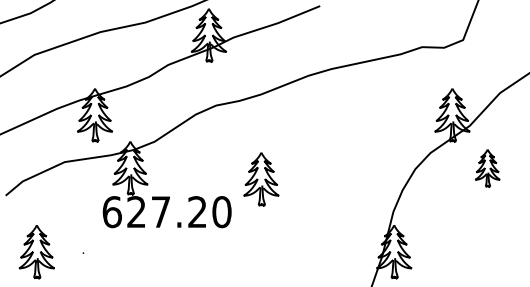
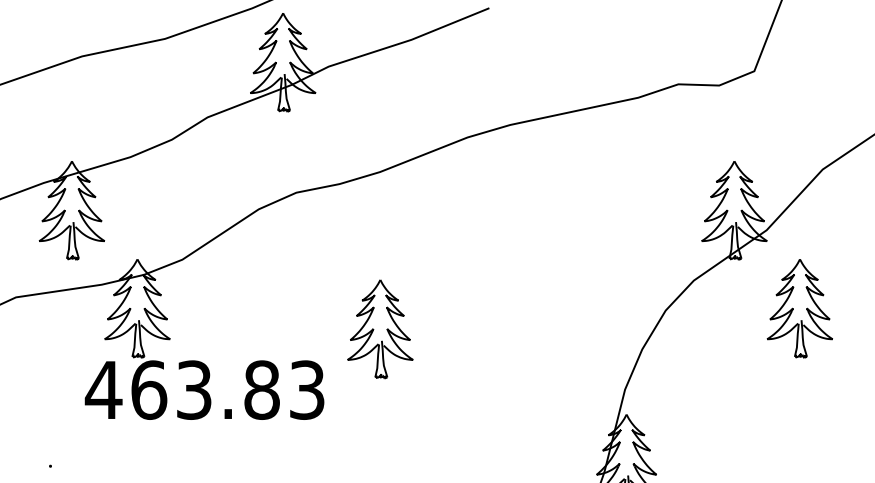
part: (487, 168) -> (799, 309), size x1.43
text: (166, 212) -> (204, 390), 627.20 -> 463.83

